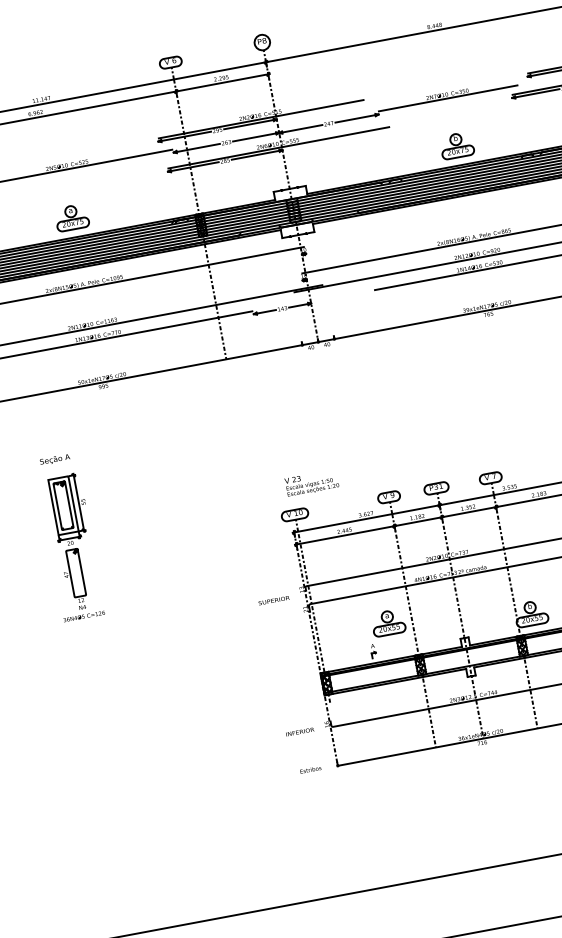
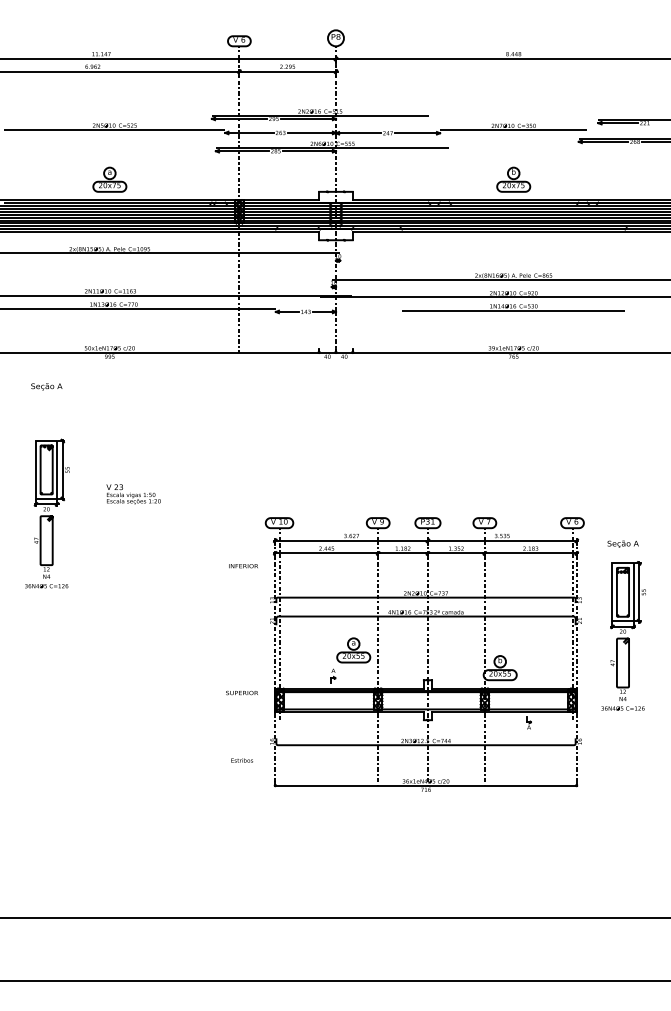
text: (54, 459) -> (46, 386), moved
text: (311, 483) -> (133, 494), moved
text: (273, 600) -> (241, 692), moved
text: (300, 732) -> (243, 566), moved
text: (311, 769) -> (242, 760), moved

